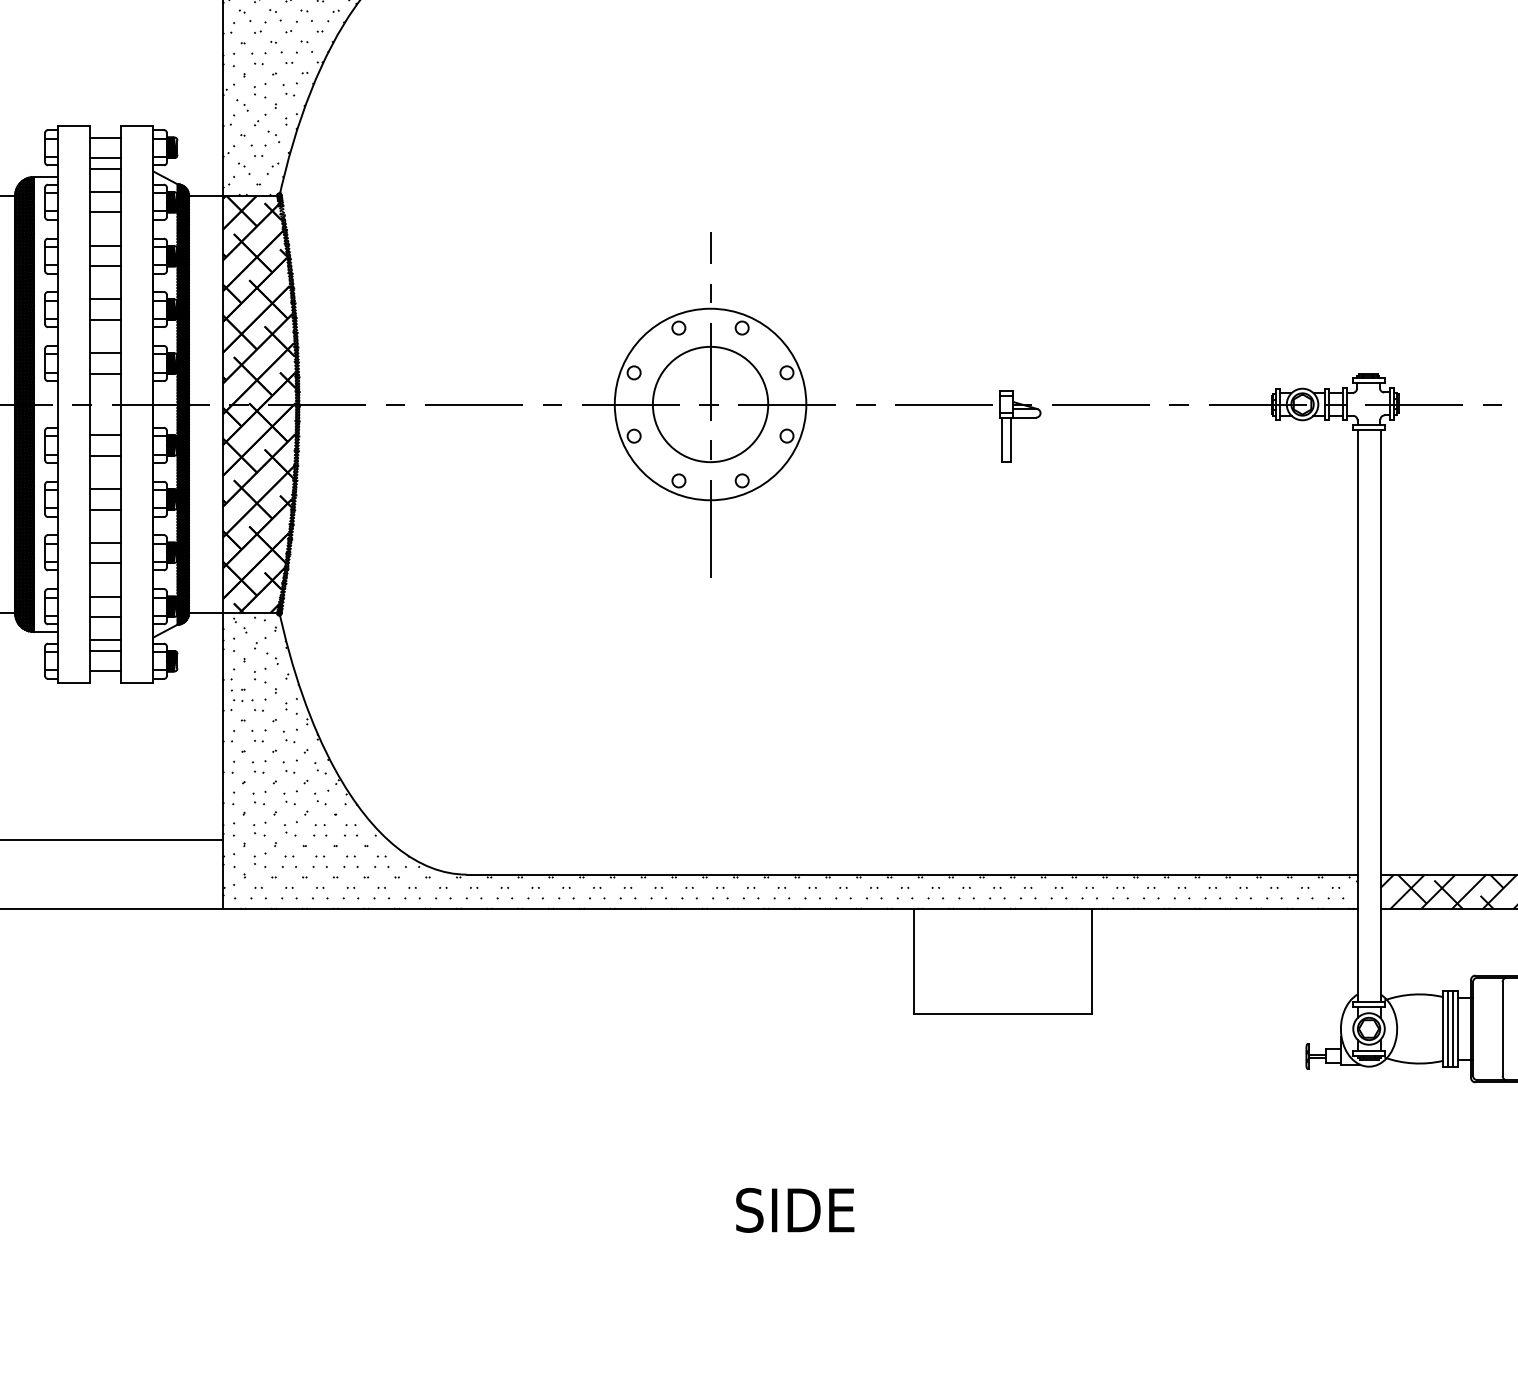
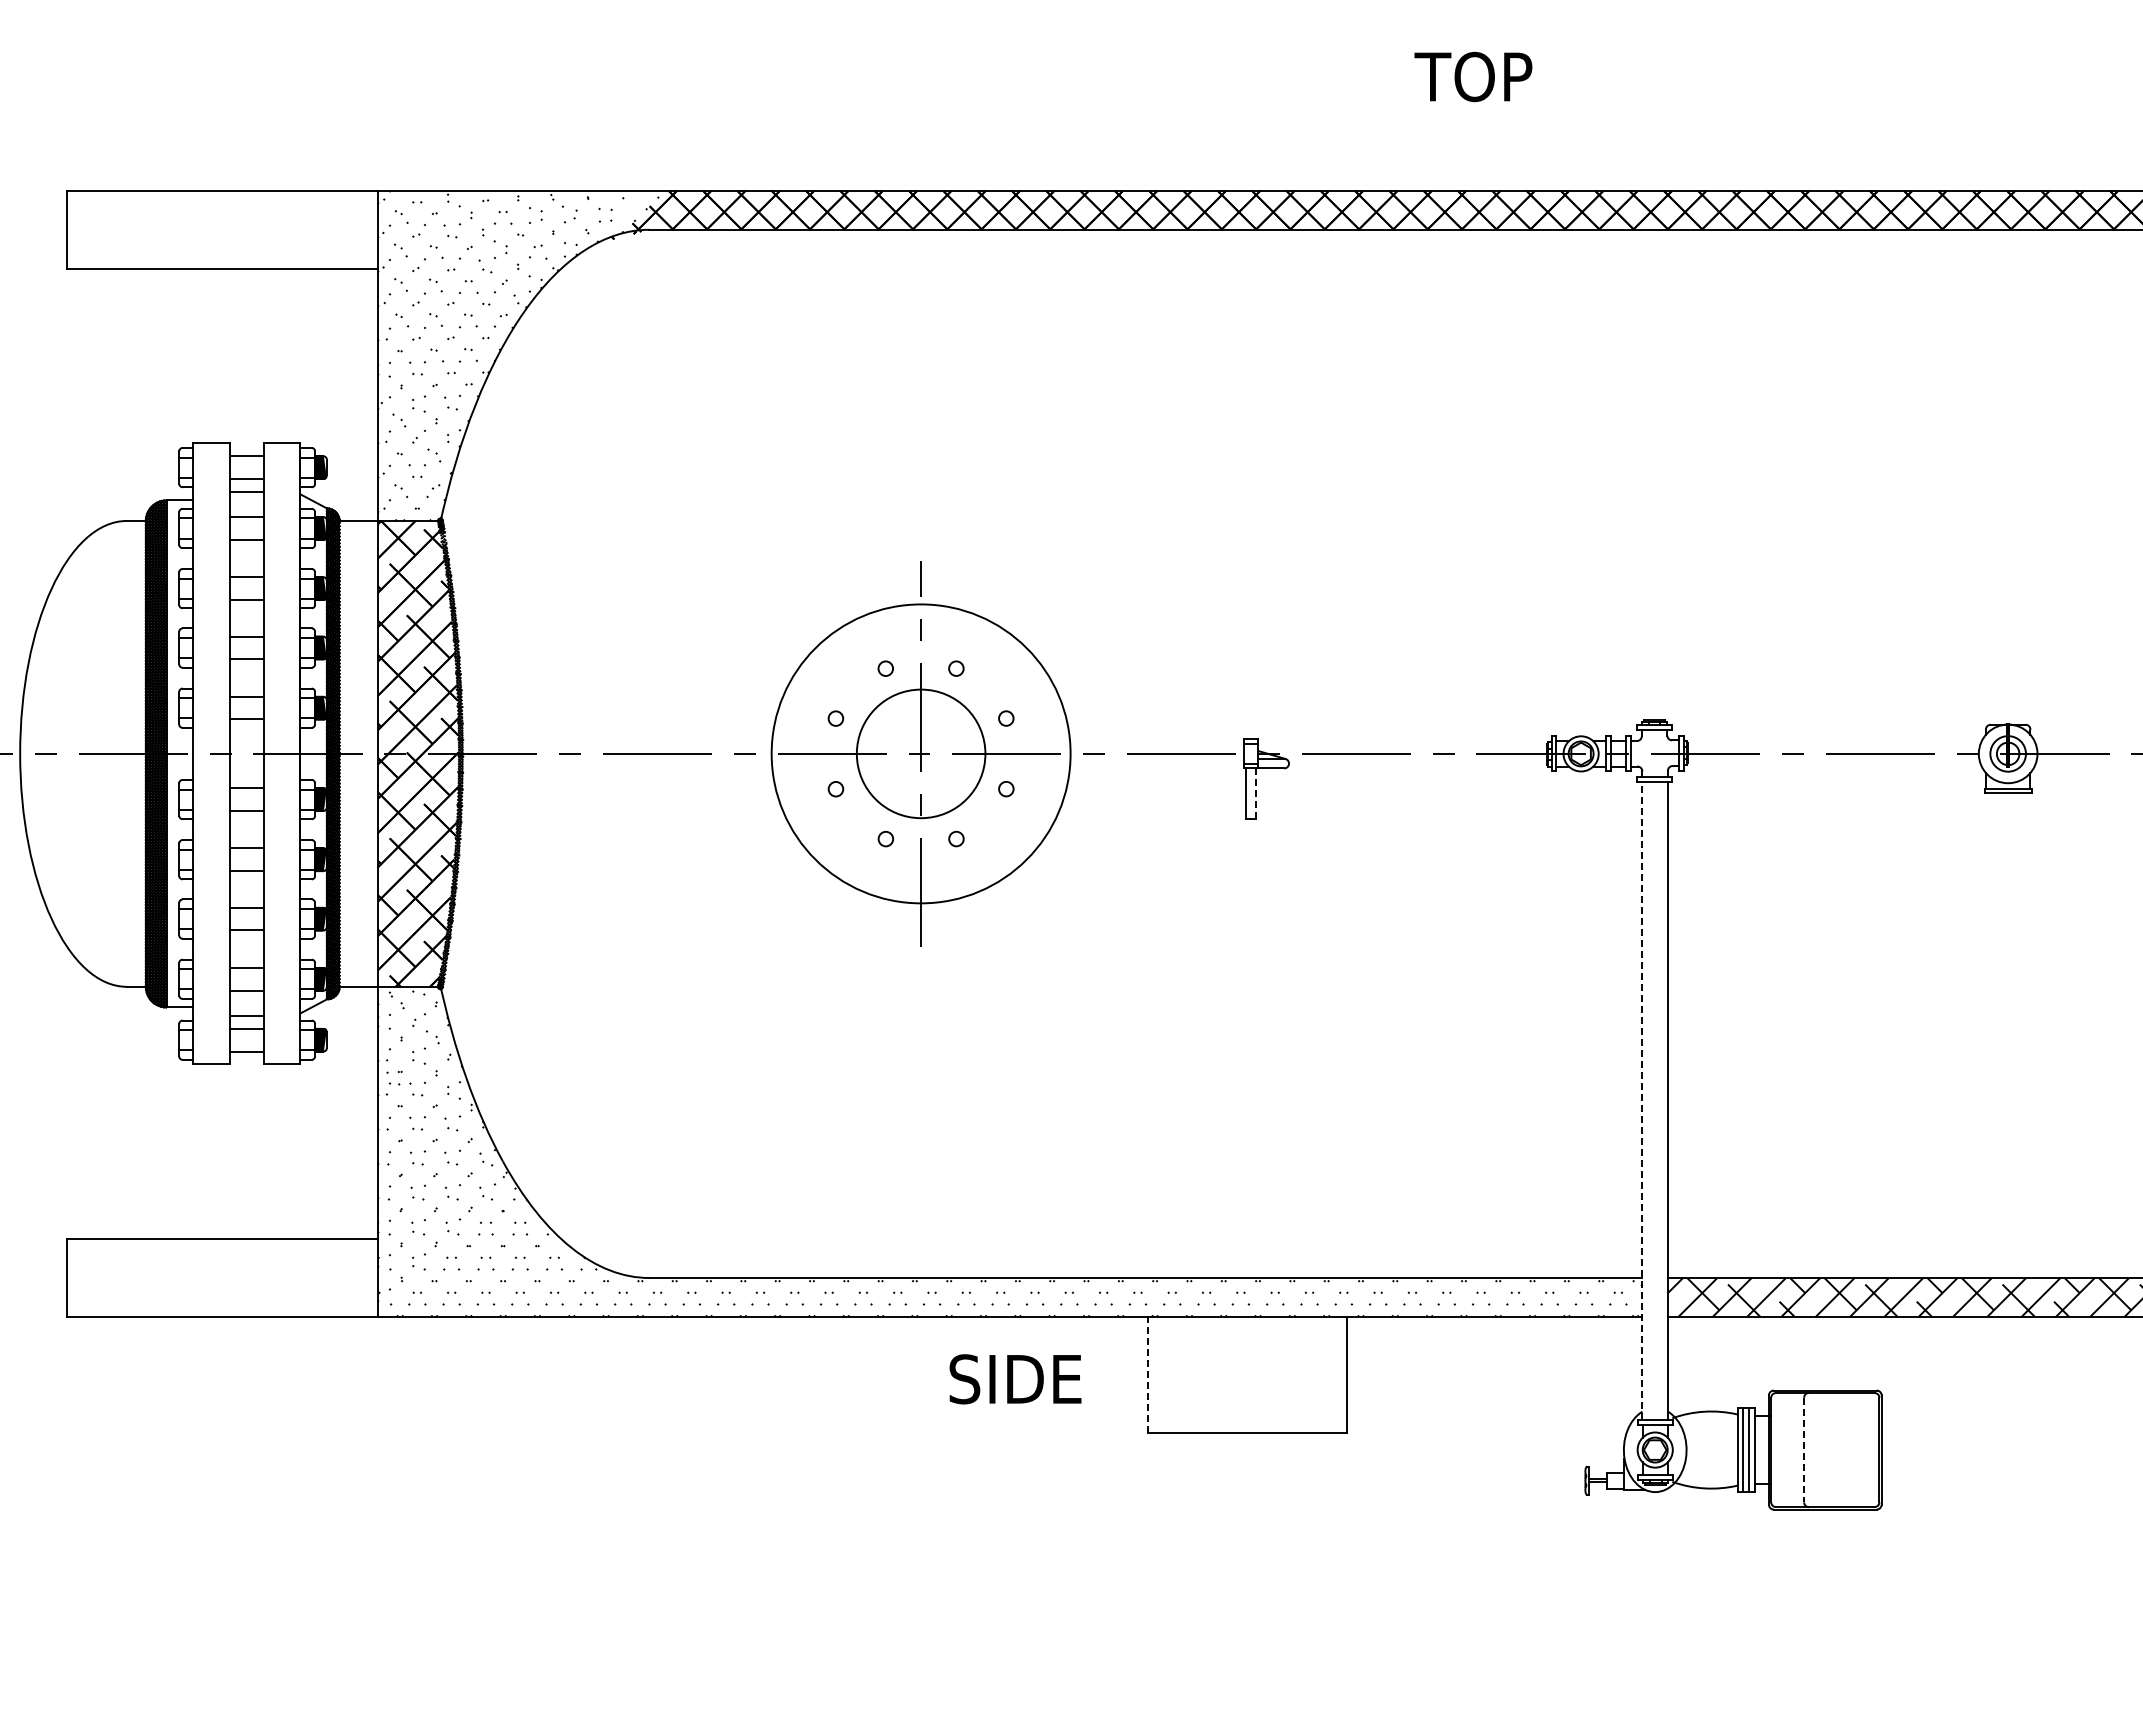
circle: (709, 404) -> (920, 753), size x1.4
line: (1010, 440) -> (1255, 793), solid -> dashed
line: (1357, 715) -> (1642, 1100), solid -> dashed
line: (914, 961) -> (1148, 1374), solid -> dashed
line: (1502, 1029) -> (1804, 1450), solid -> dashed
text: (795, 1210) -> (1015, 1379), moved

